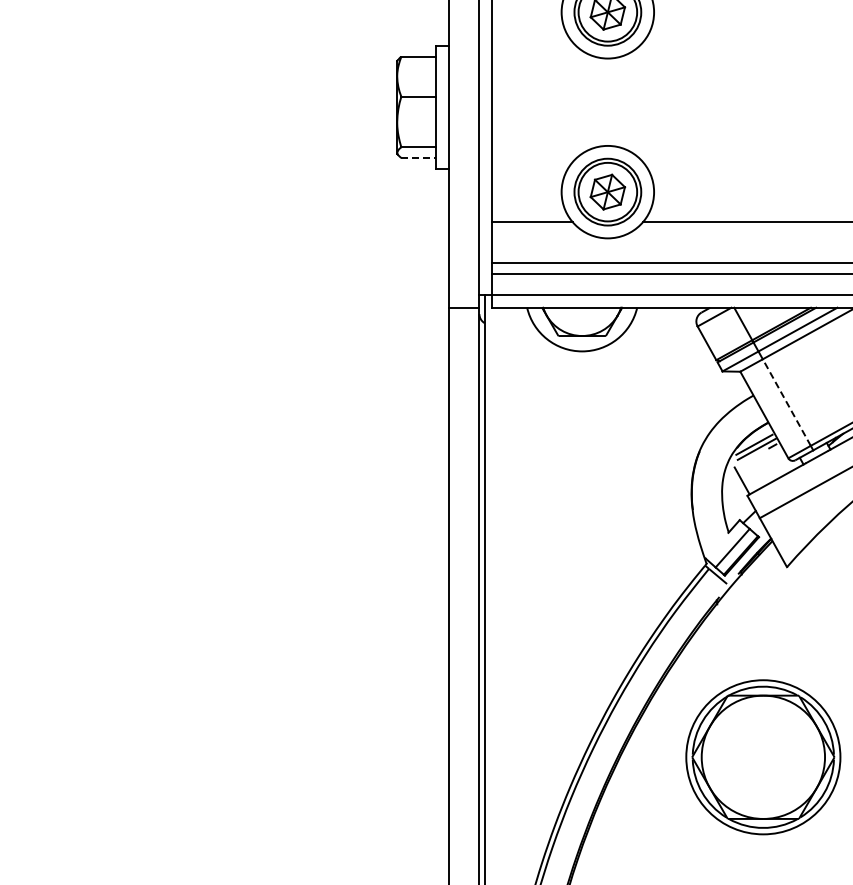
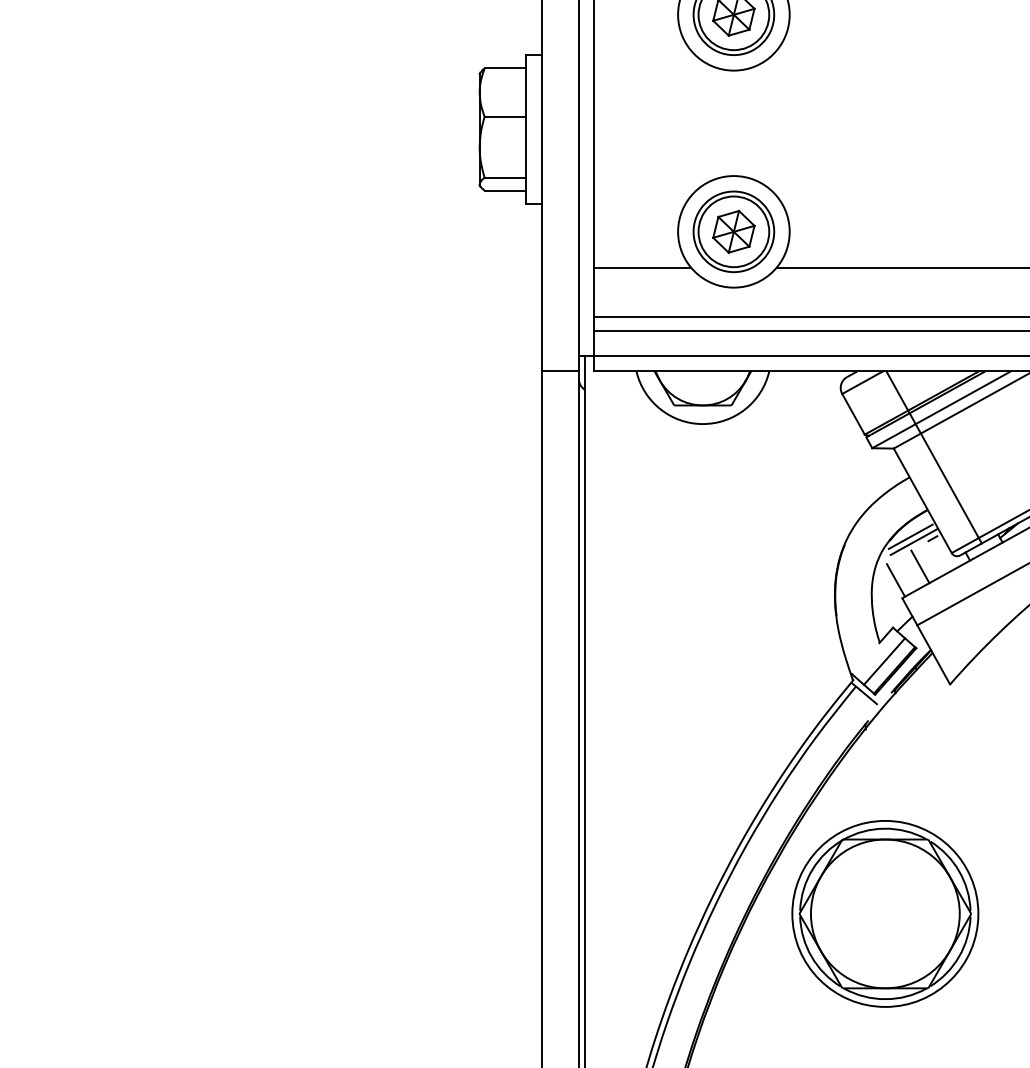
line: (419, 158) -> (506, 191), dashed -> solid
line: (786, 402) -> (949, 485), dashed -> solid
line: (761, 469) -> (919, 566), added
part: (763, 757) -> (885, 914), moved

